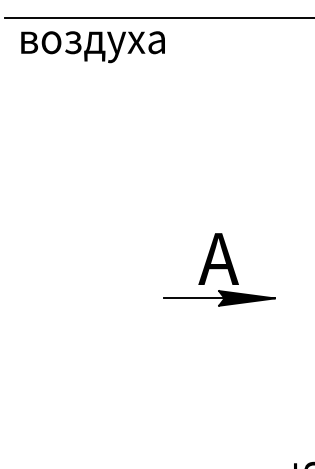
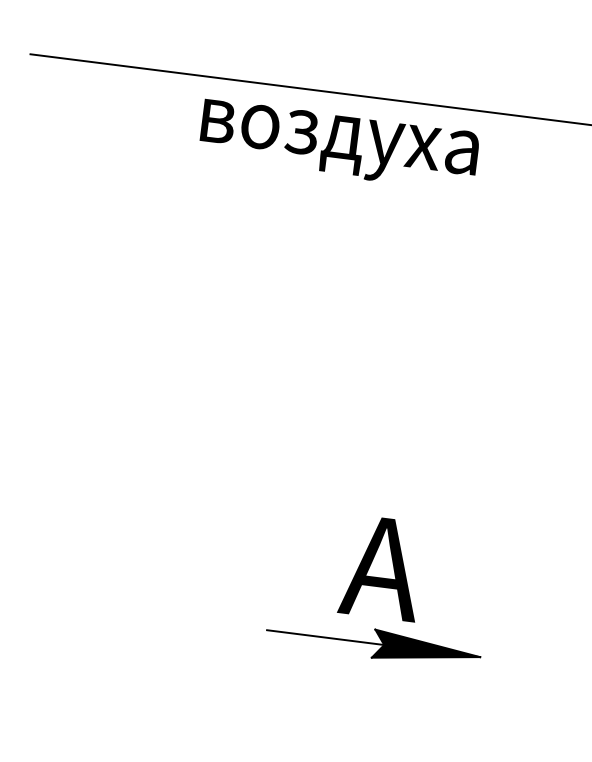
text: (92, 47) -> (337, 146), moved

